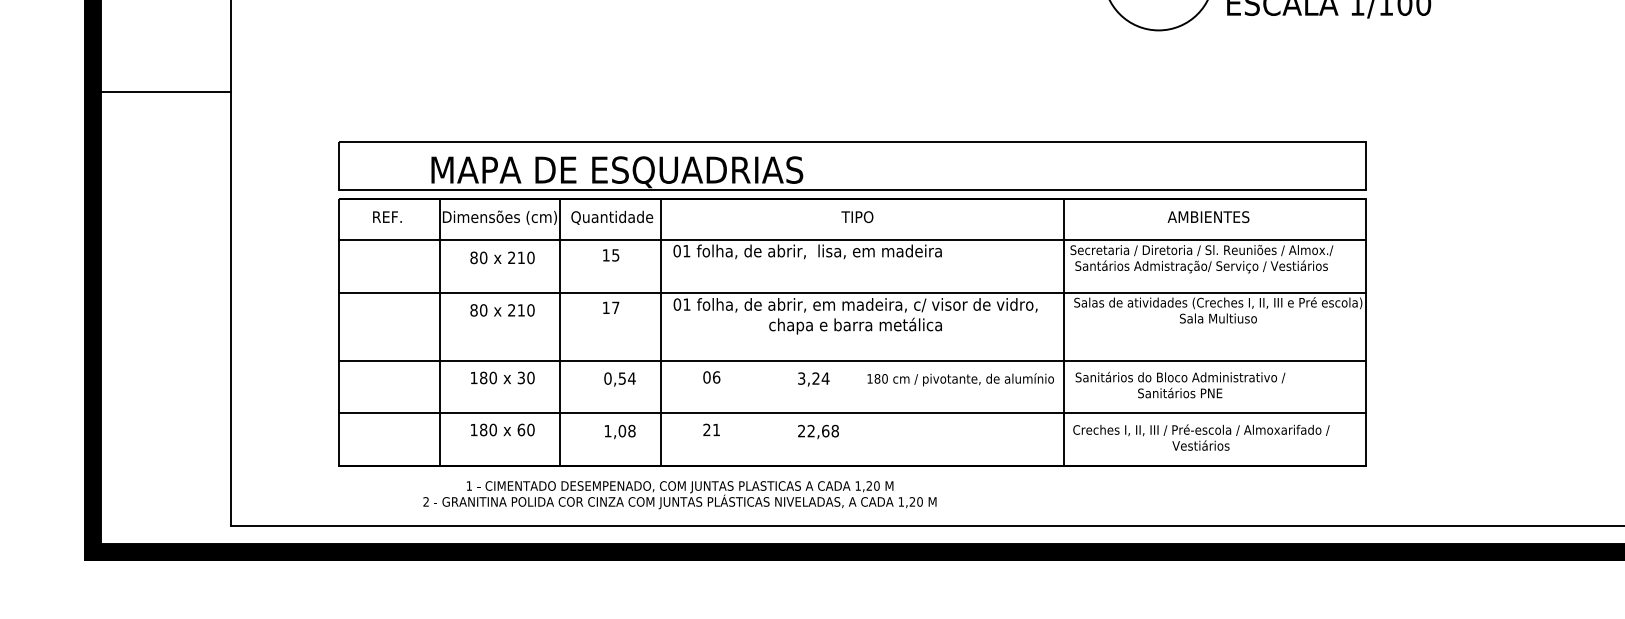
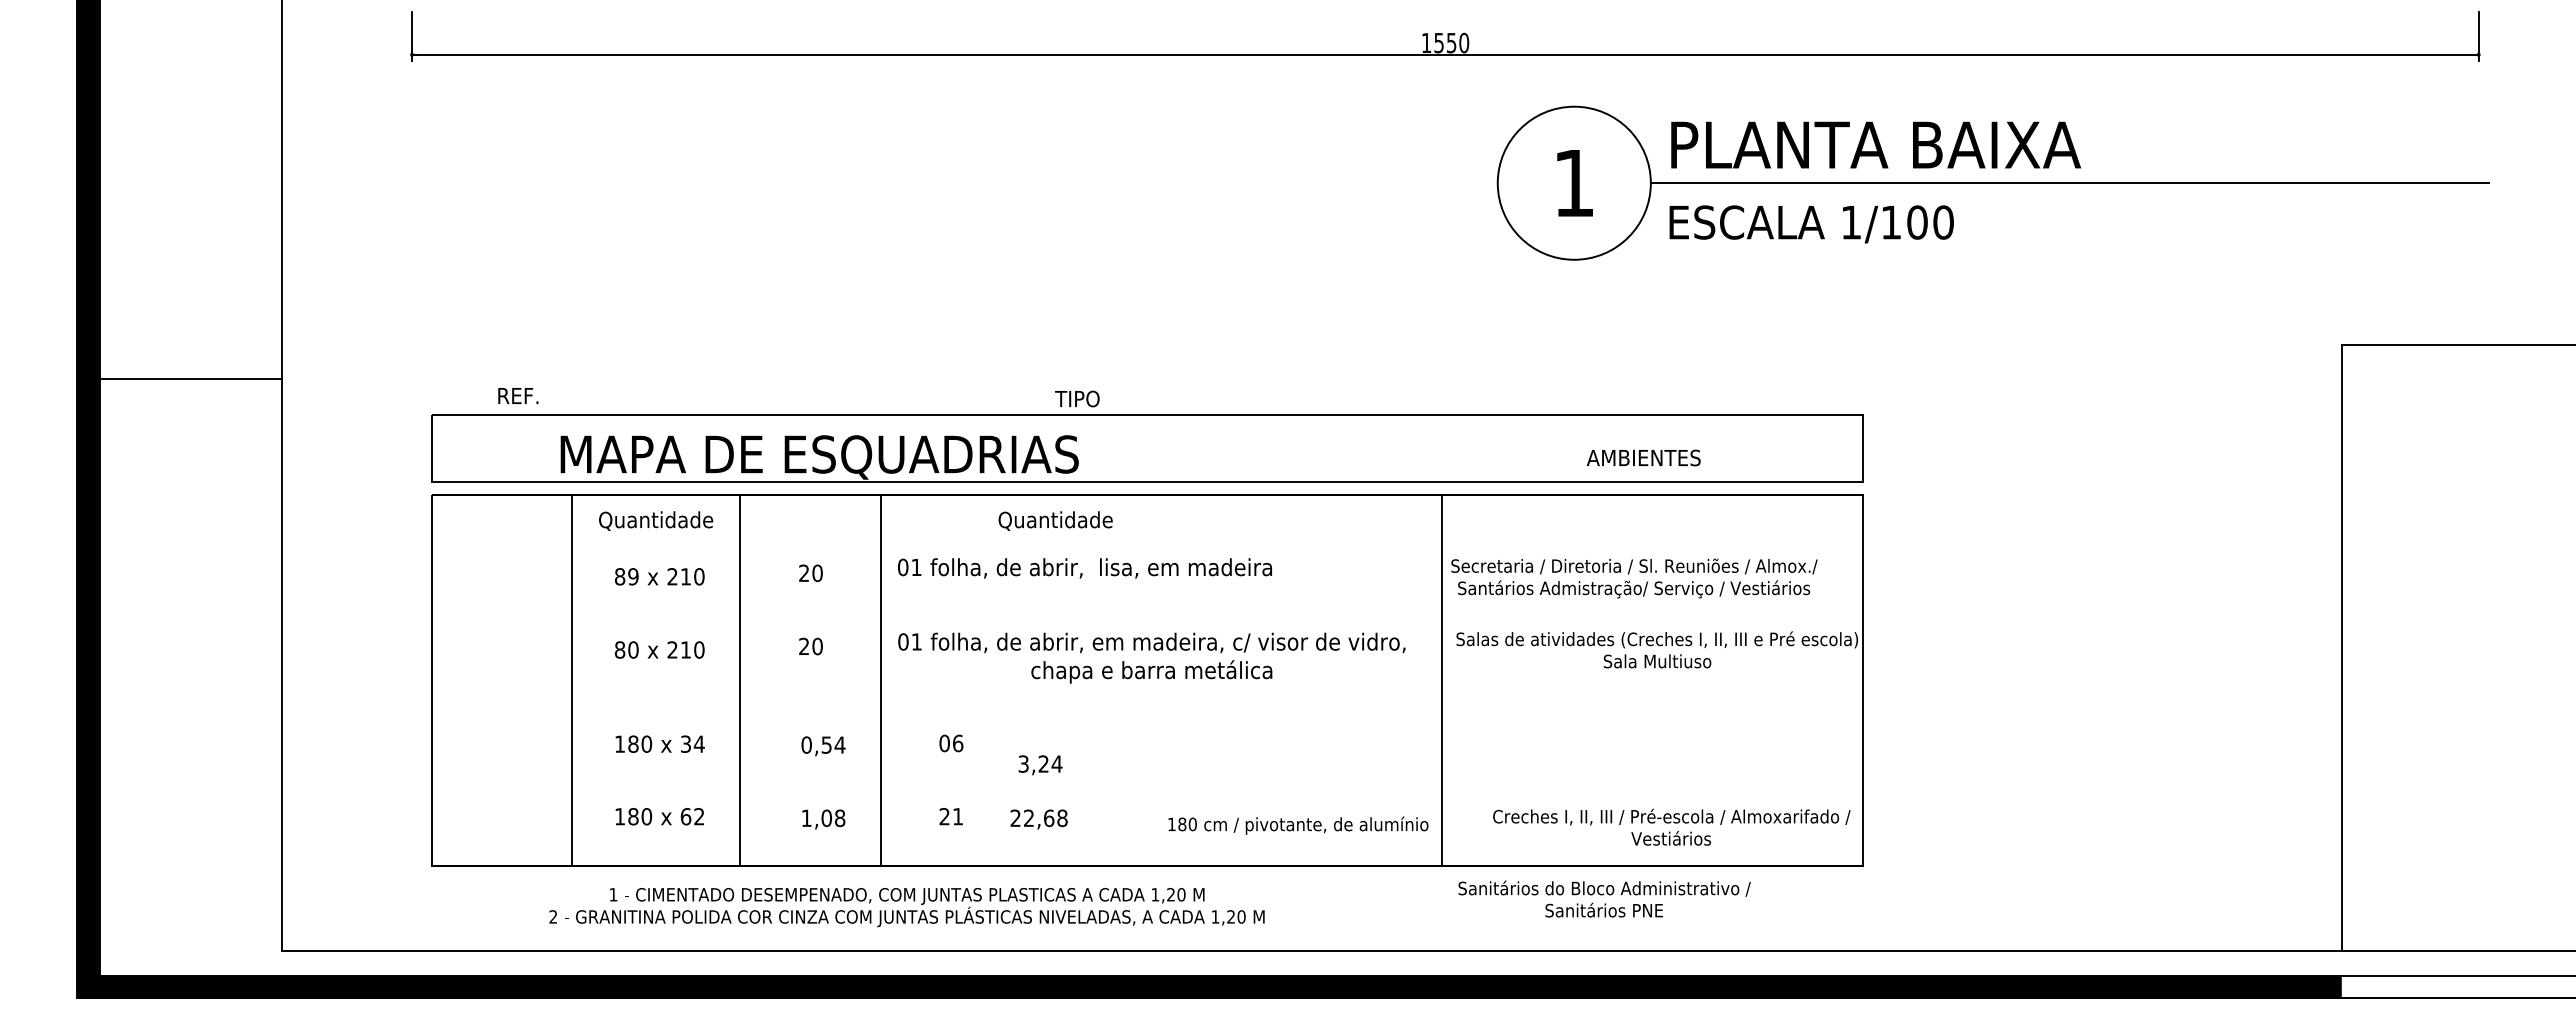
line: (157, 91) -> (179, 379), moved
text: (387, 216) -> (518, 395), moved
text: (857, 216) -> (1077, 398), moved
text: (1208, 216) -> (1643, 457), moved
text: (499, 217) -> (655, 520), Dimensões (cm) -> Quantidade
text: (612, 217) -> (1055, 520), moved
line: (851, 240) -> (1146, 552), removed
text: (610, 255) -> (810, 573), 15 -> 20
text: (483, 257) -> (633, 576), 80 -> 89
line: (851, 292) -> (1146, 625), removed
text: (610, 307) -> (810, 646), 17 -> 20
line: (851, 360) -> (1146, 719), removed
text: (530, 377) -> (698, 743), 30 -> 34
text: (813, 379) -> (1040, 765), moved
text: (960, 379) -> (1298, 825), moved
text: (1180, 384) -> (1604, 898), moved
line: (851, 413) -> (1146, 793), removed
text: (531, 429) -> (699, 816), 60 -> 62
text: (818, 432) -> (1038, 819), moved
text: (1201, 437) -> (1671, 826), moved

